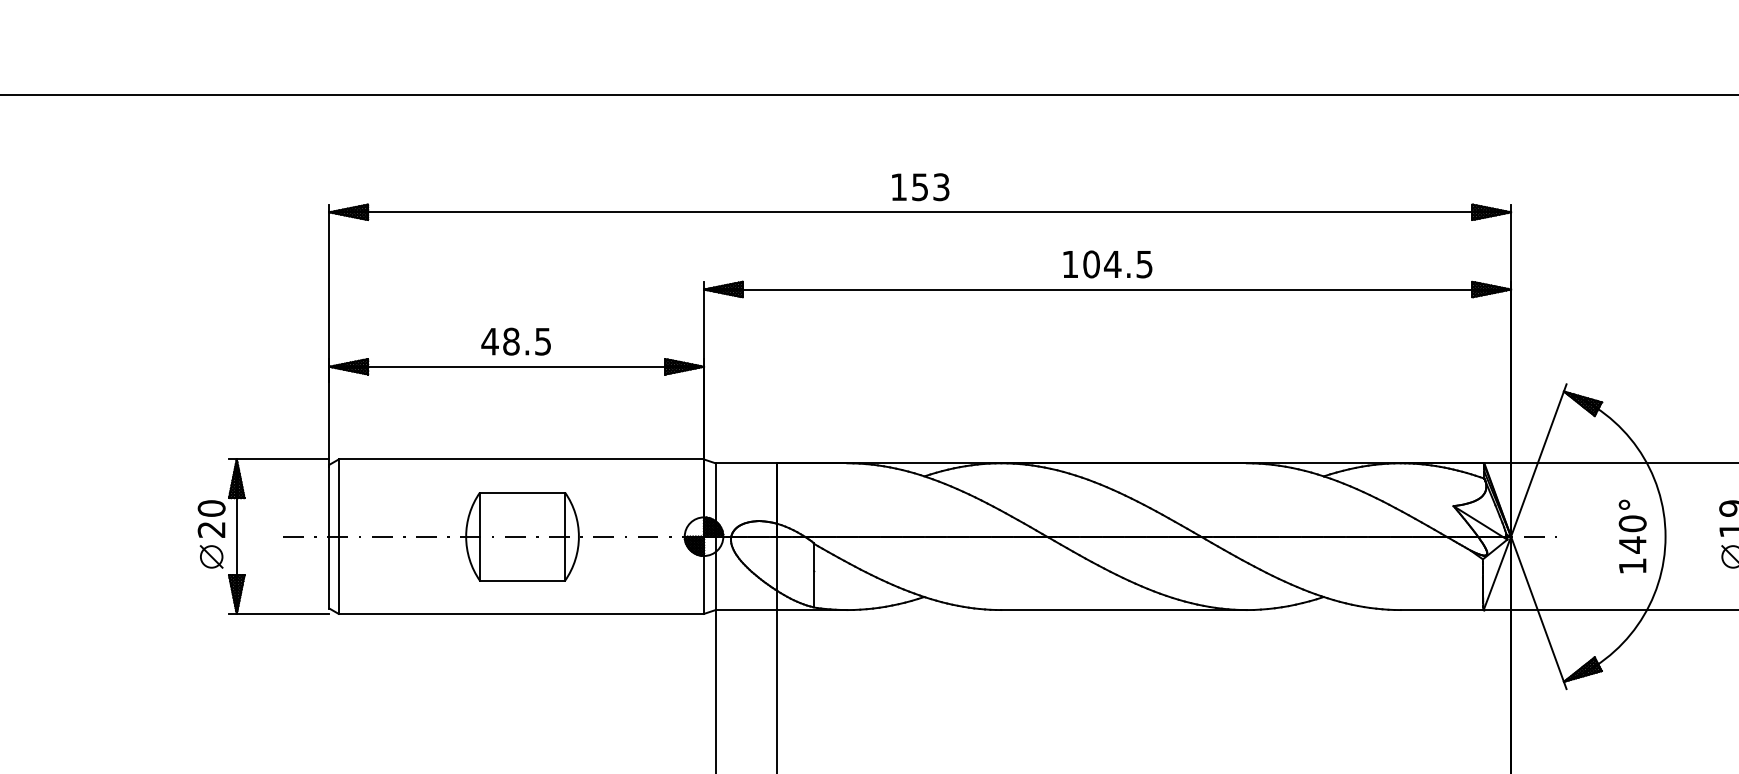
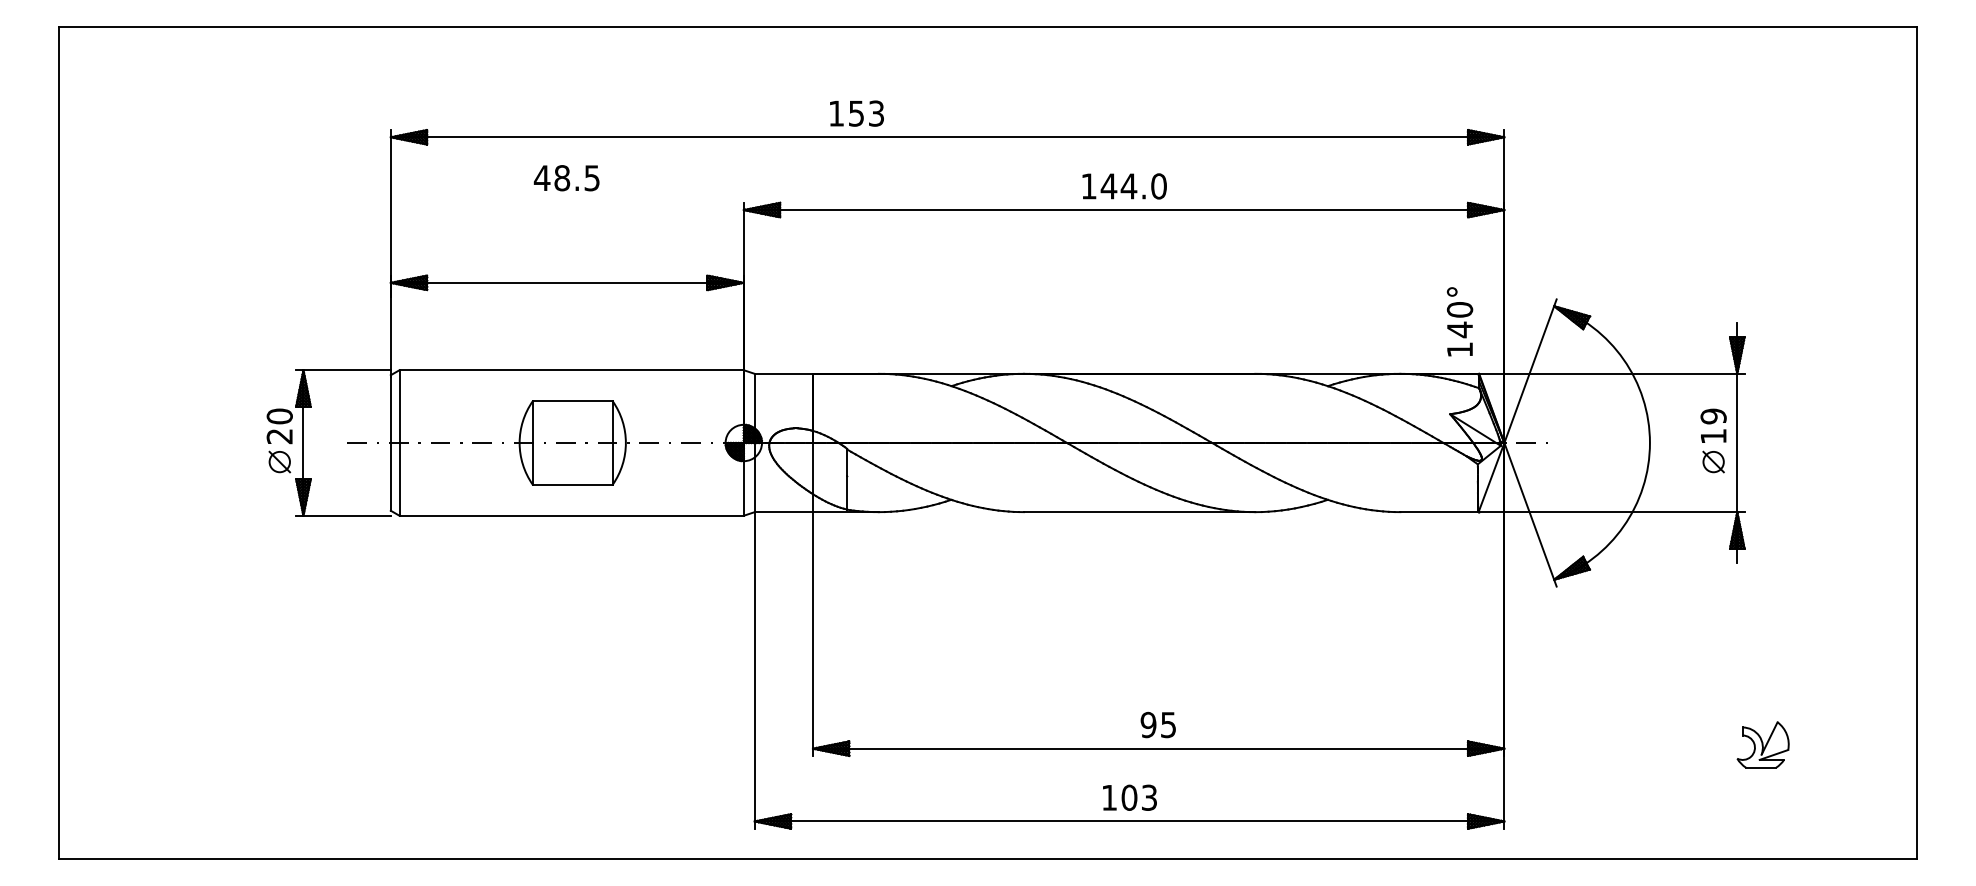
text: (920, 187) -> (856, 113), moved
text: (1117, 264) -> (1133, 186), 104.5 -> 144.0
text: (515, 341) -> (566, 178), moved
text: (1633, 536) -> (1460, 321), moved

